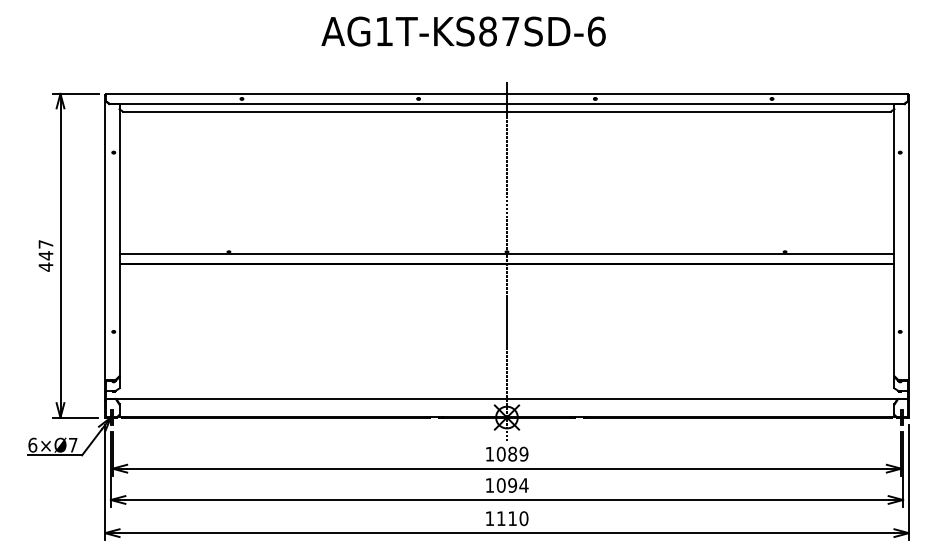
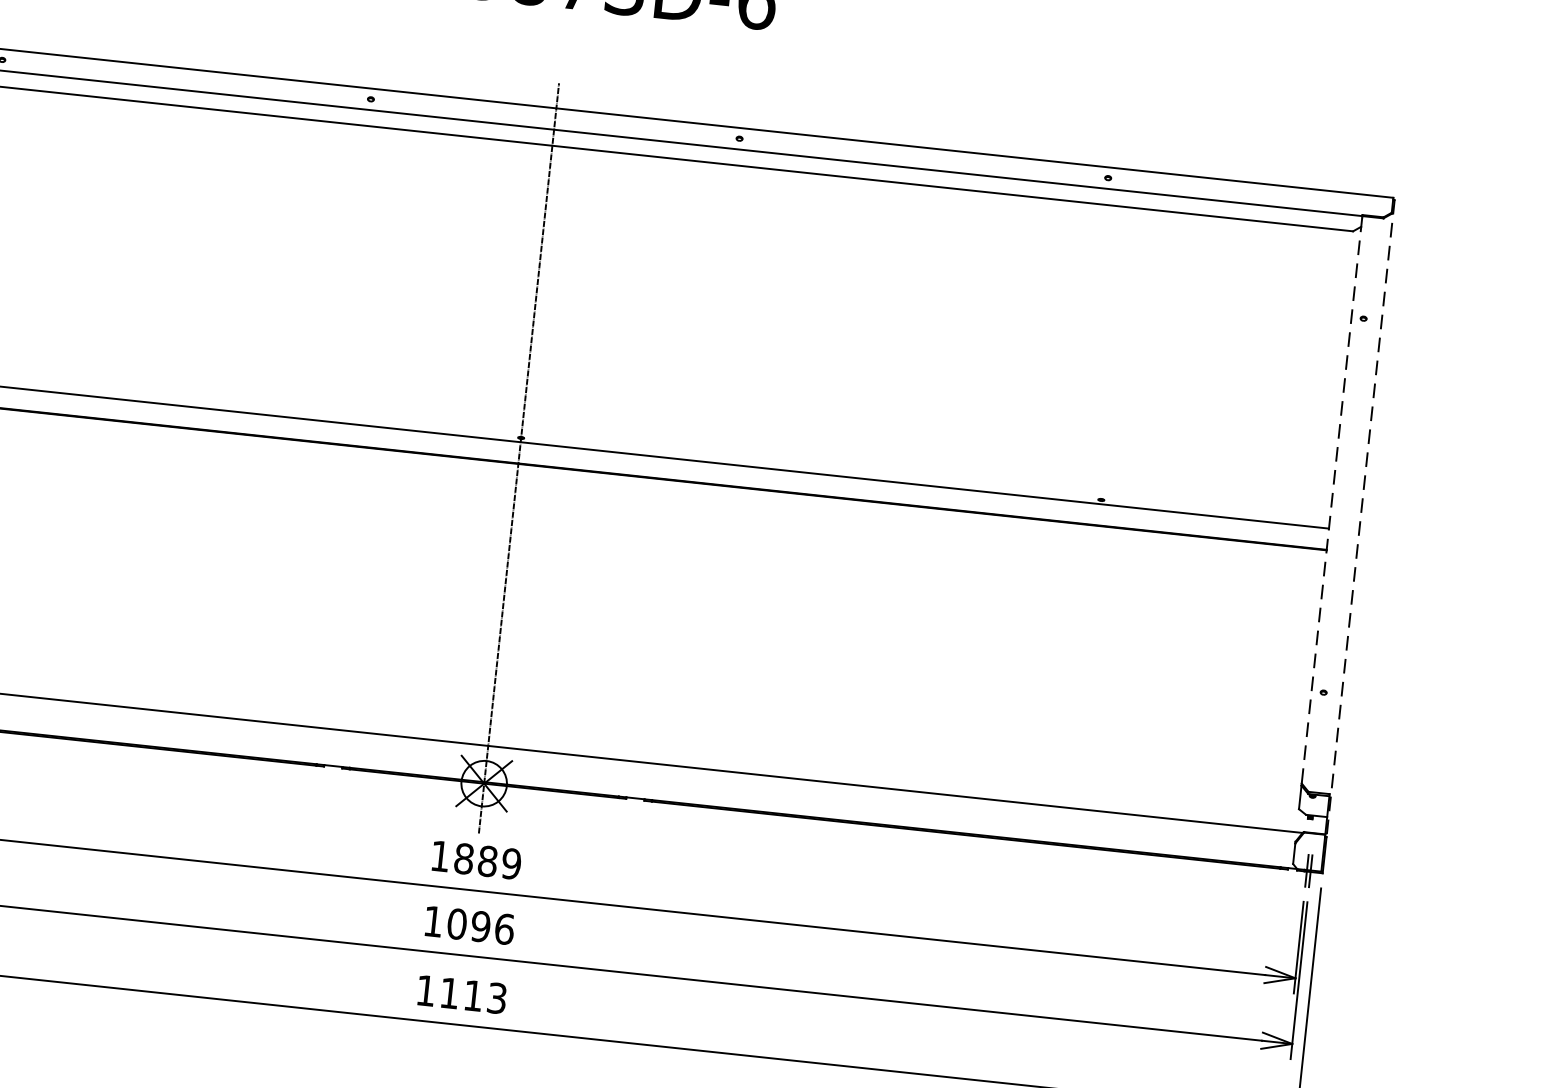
line: (894, 240) -> (1332, 500), solid -> dashed
line: (908, 247) -> (1359, 518), solid -> dashed
text: (500, 454) -> (462, 859), 1089 -> 1889
text: (523, 485) -> (503, 929), 1094 -> 1096
text: (523, 518) -> (496, 997), 1110 -> 1113

